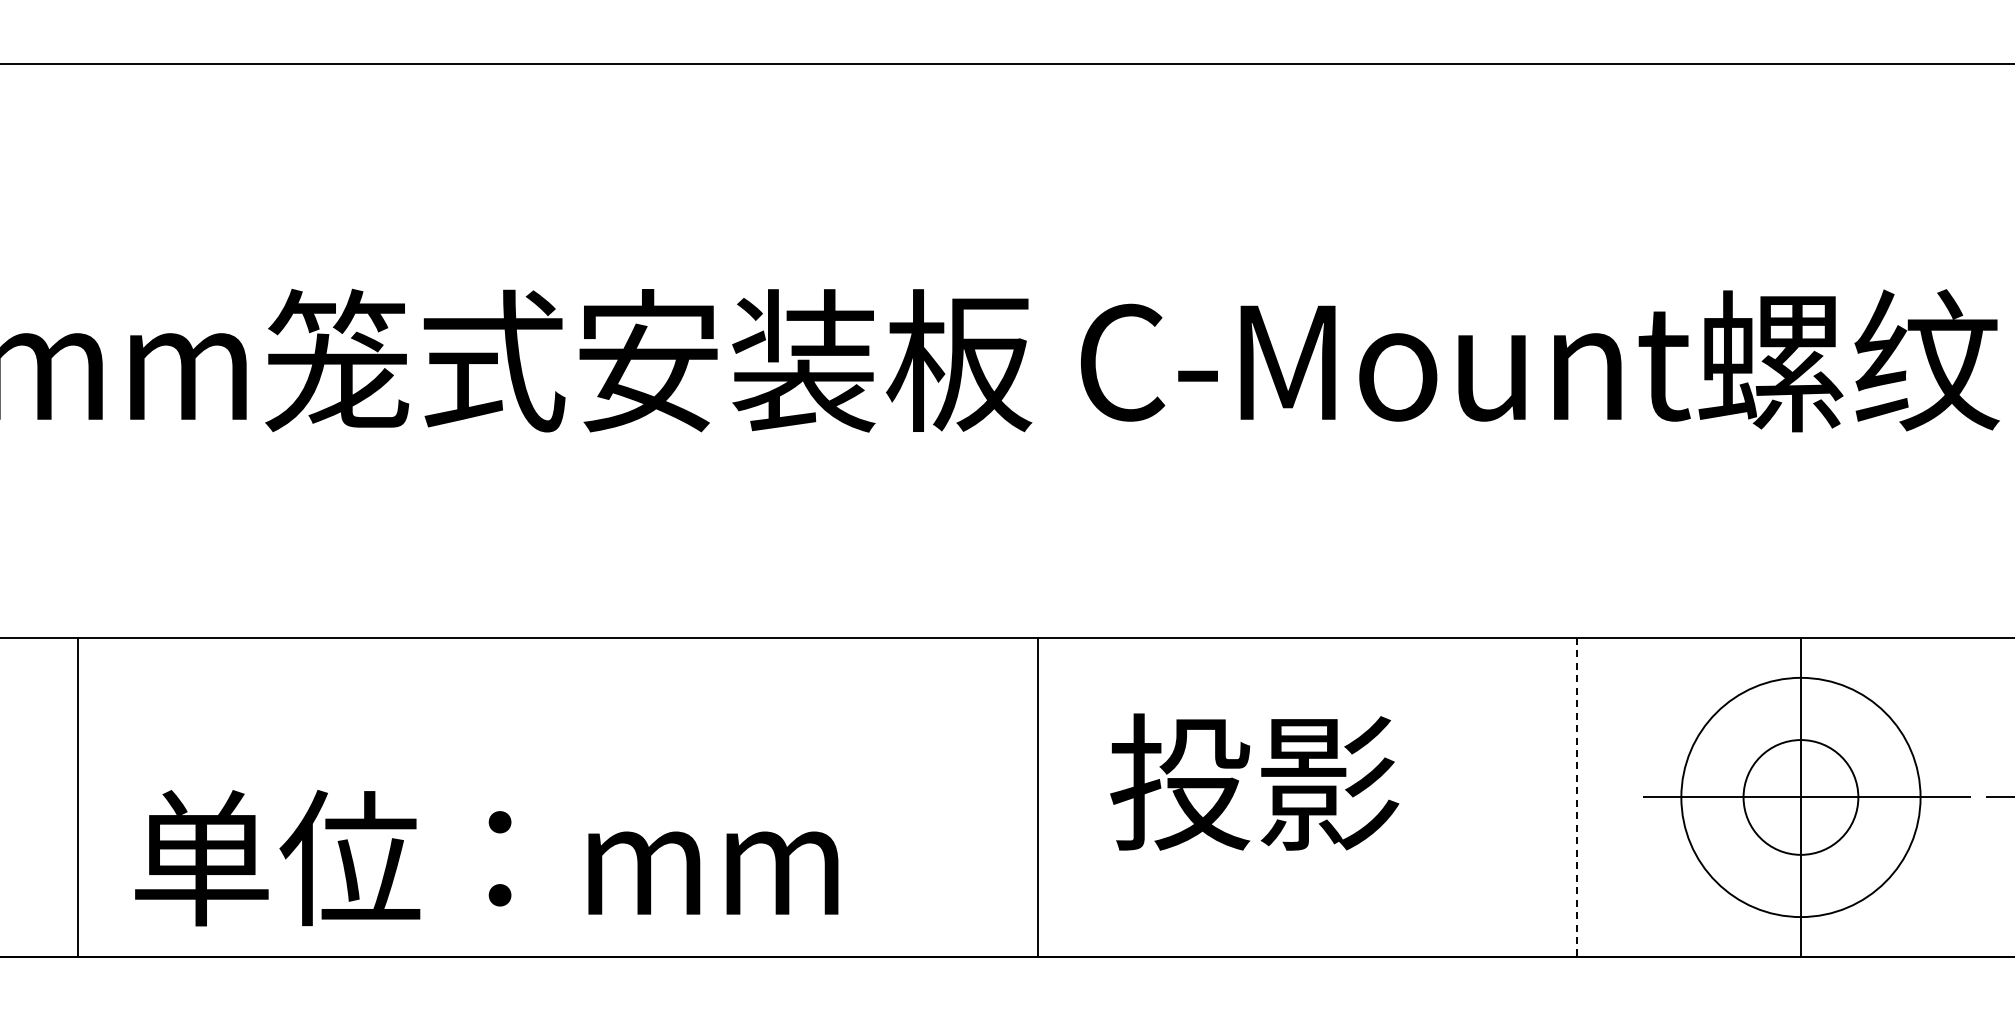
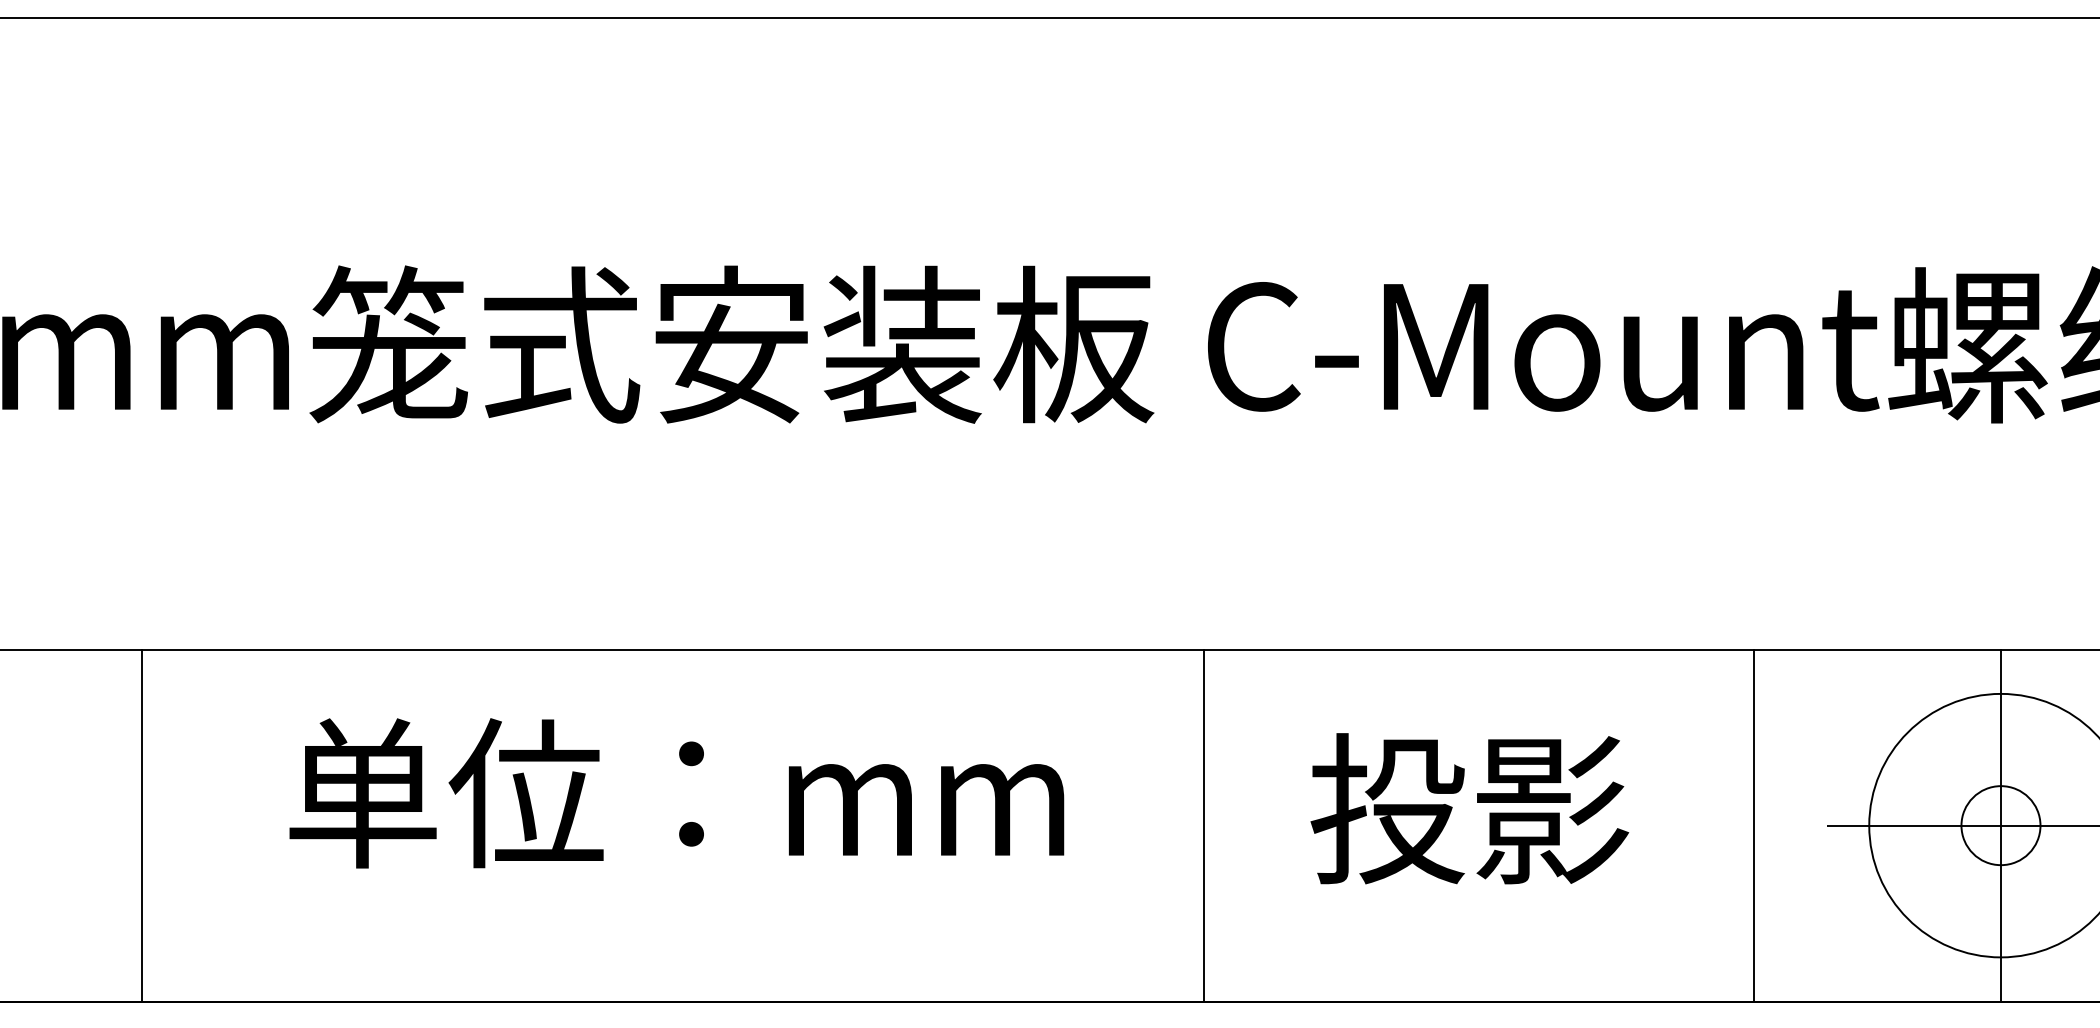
text: (1254, 781) -> (1469, 808), moved
line: (78, 797) -> (142, 825), moved
line: (1038, 797) -> (1204, 825), moved
line: (1576, 797) -> (1753, 825), dashed -> solid
circle: (1800, 797) -> (2000, 825), size x0.62
text: (486, 858) -> (676, 793), moved

